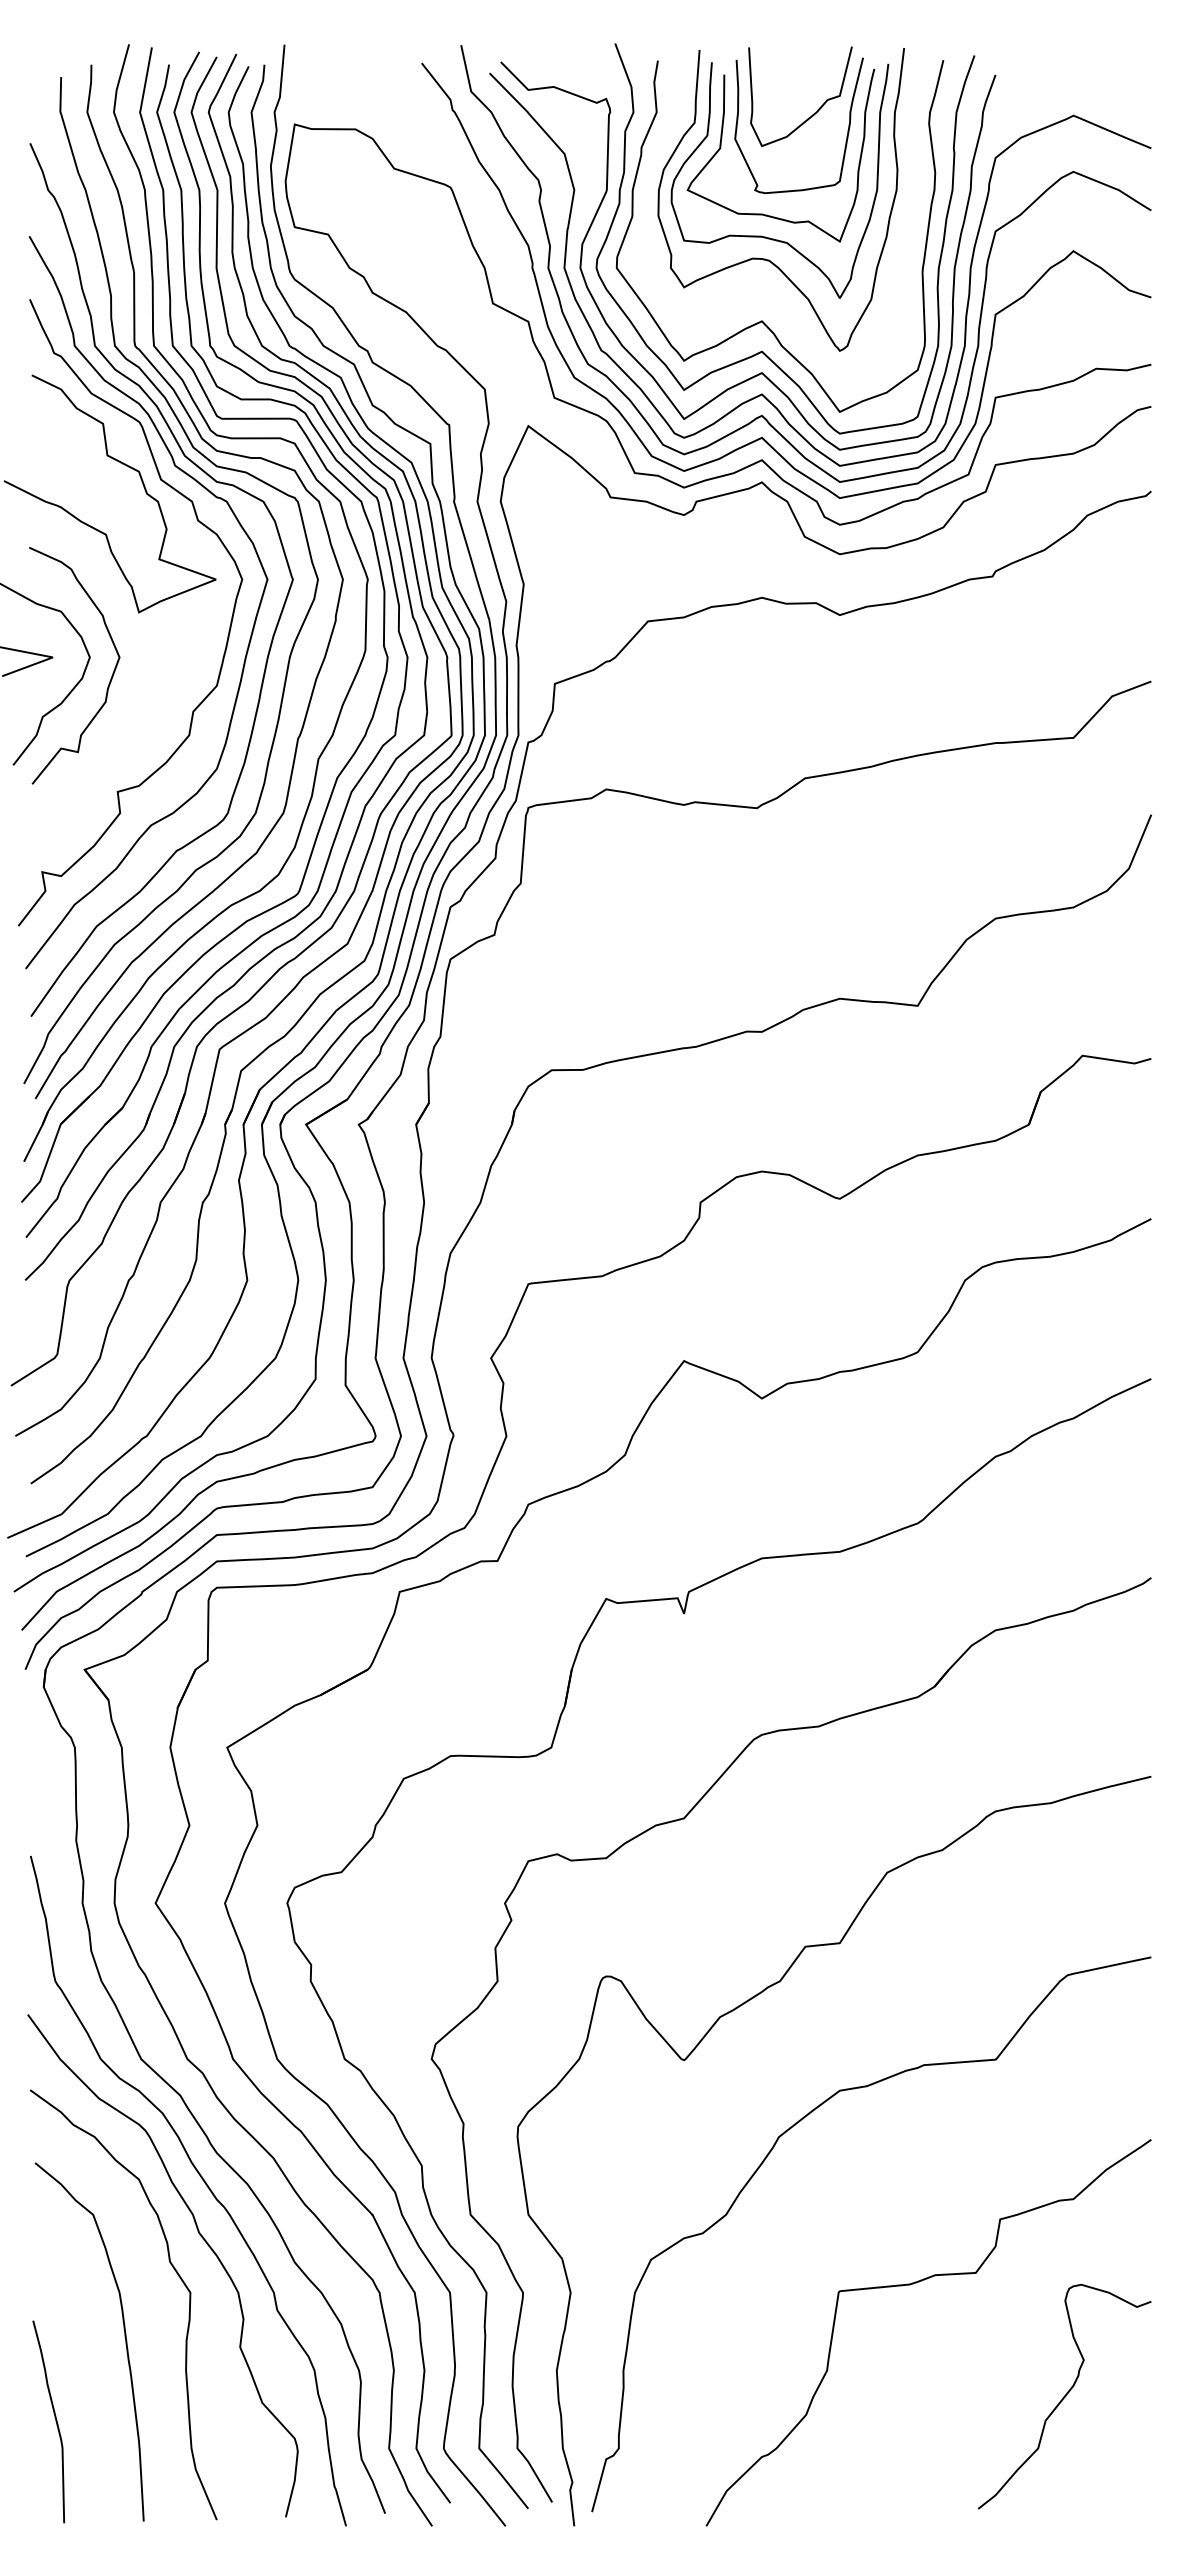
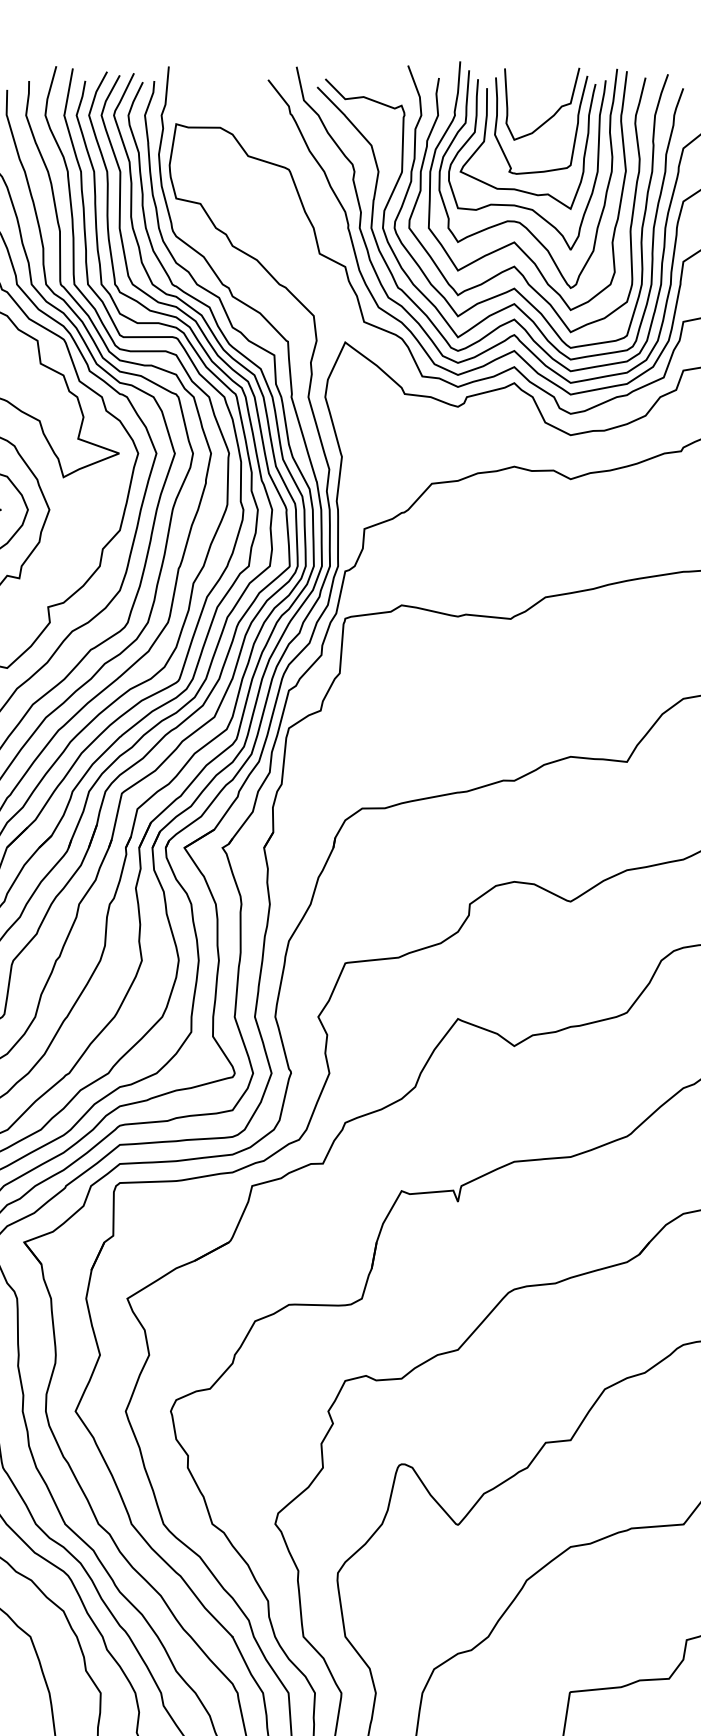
curve: (763, 287) -> (515, 242), added

